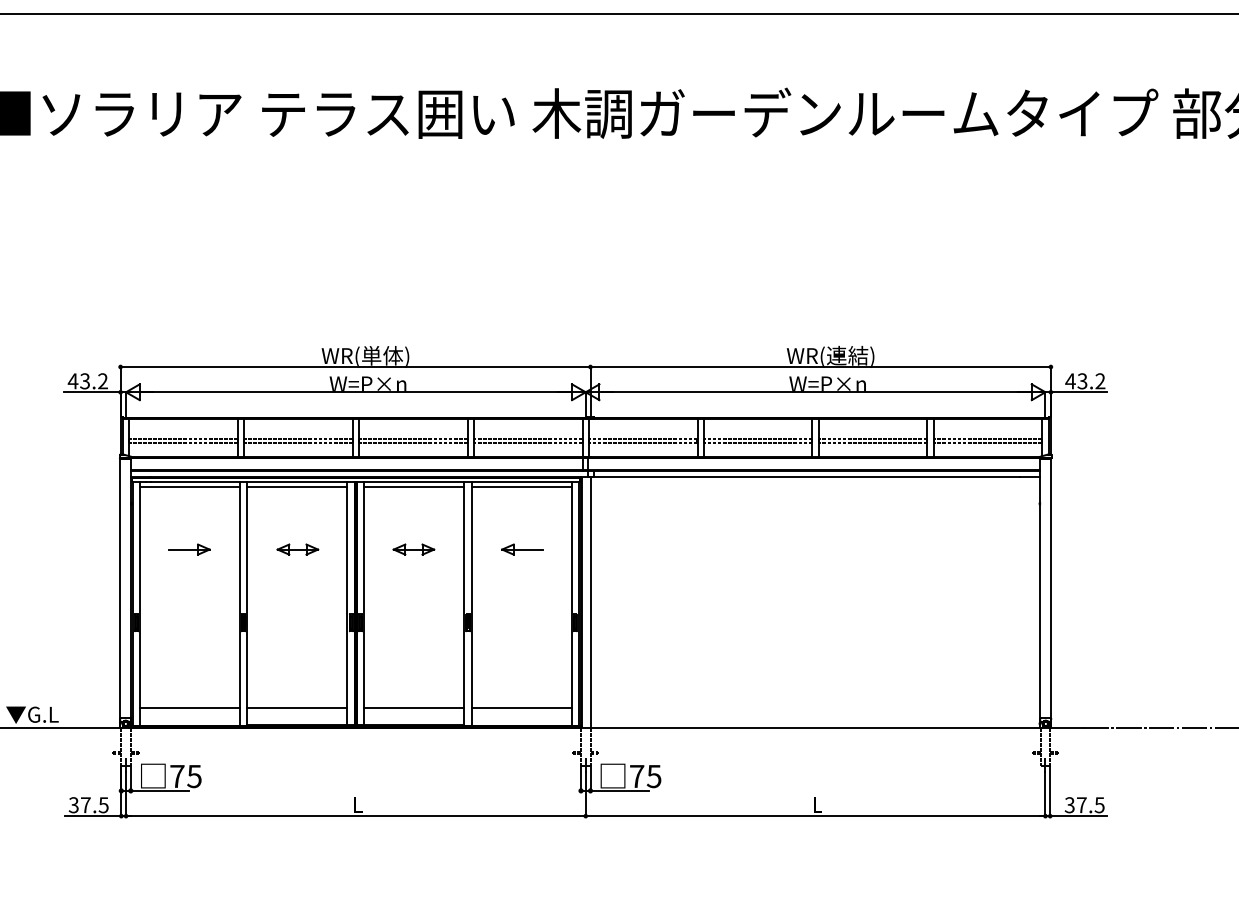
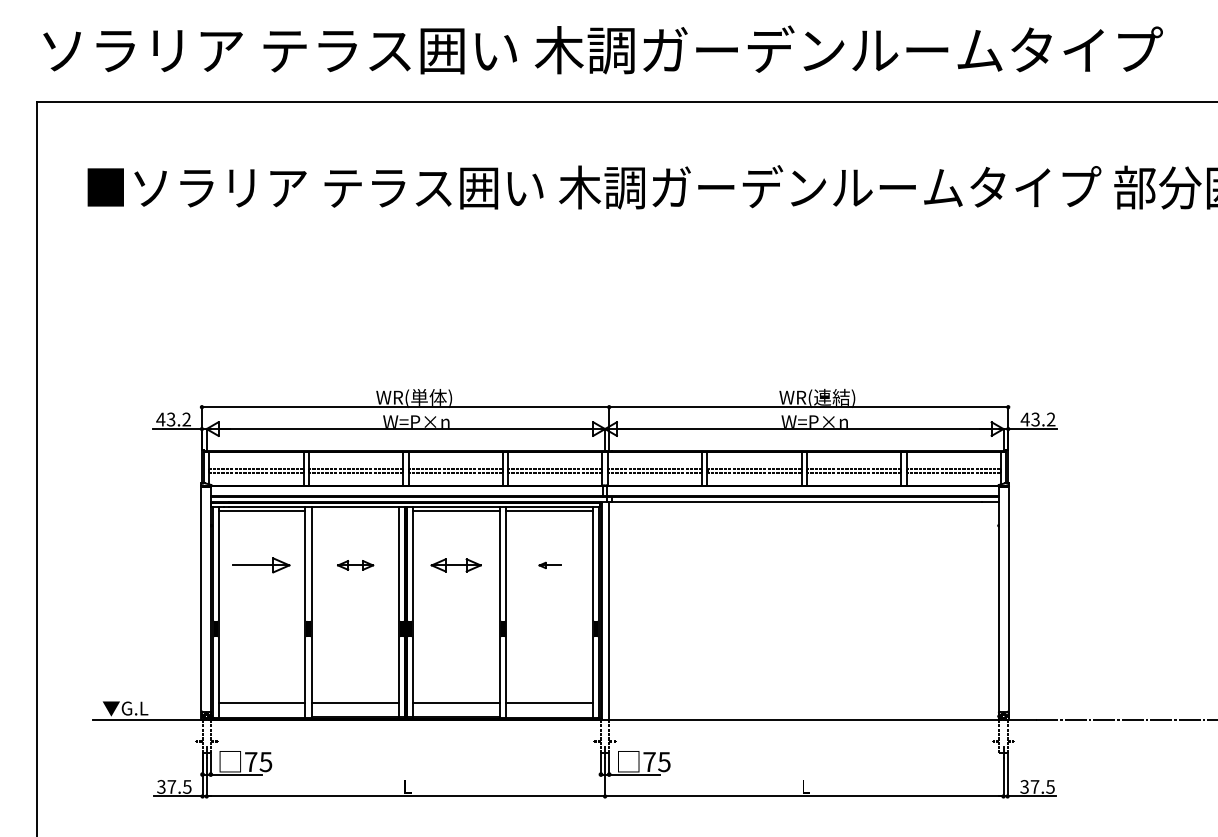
line: (296, 487) -> (354, 511), removed
part: (189, 549) -> (261, 565), size x1.6
part: (413, 549) -> (455, 565), size x1.4
part: (521, 549) -> (549, 565), size x0.6

